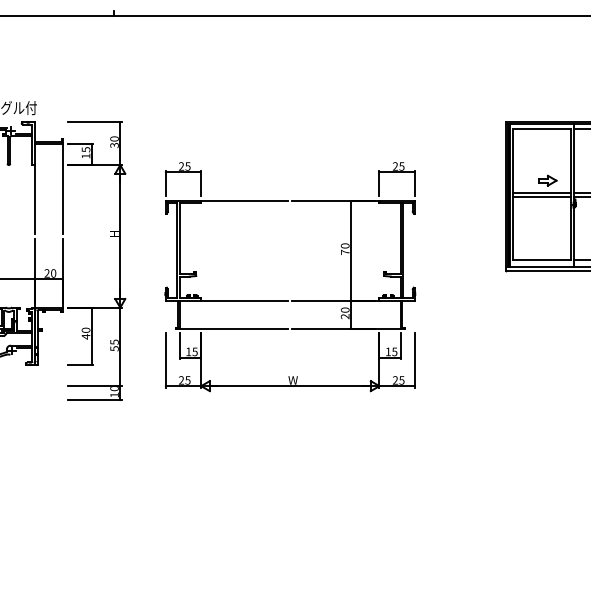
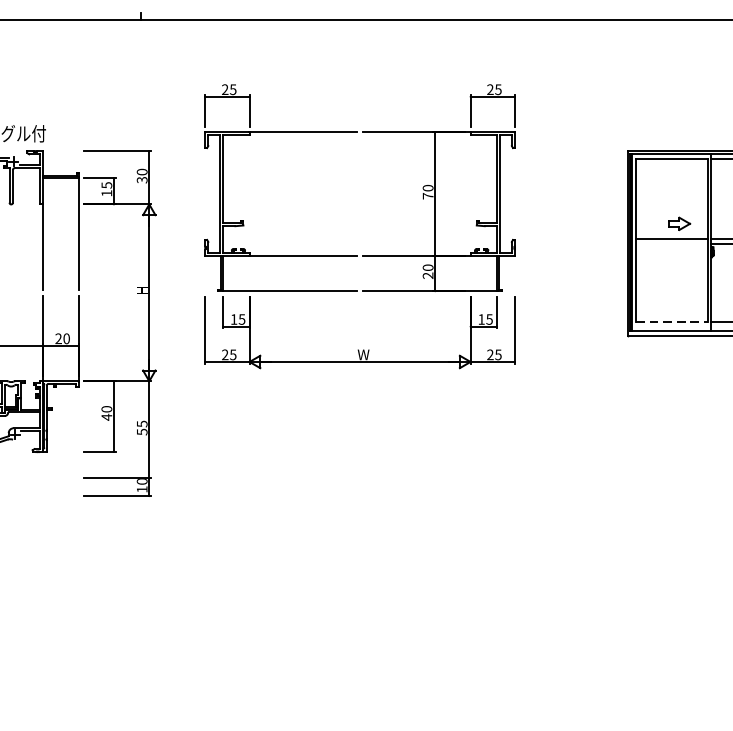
line: (541, 197) -> (671, 244), removed
line: (541, 260) -> (671, 322), solid -> dashed
part: (291, 300) -> (361, 255), moved

